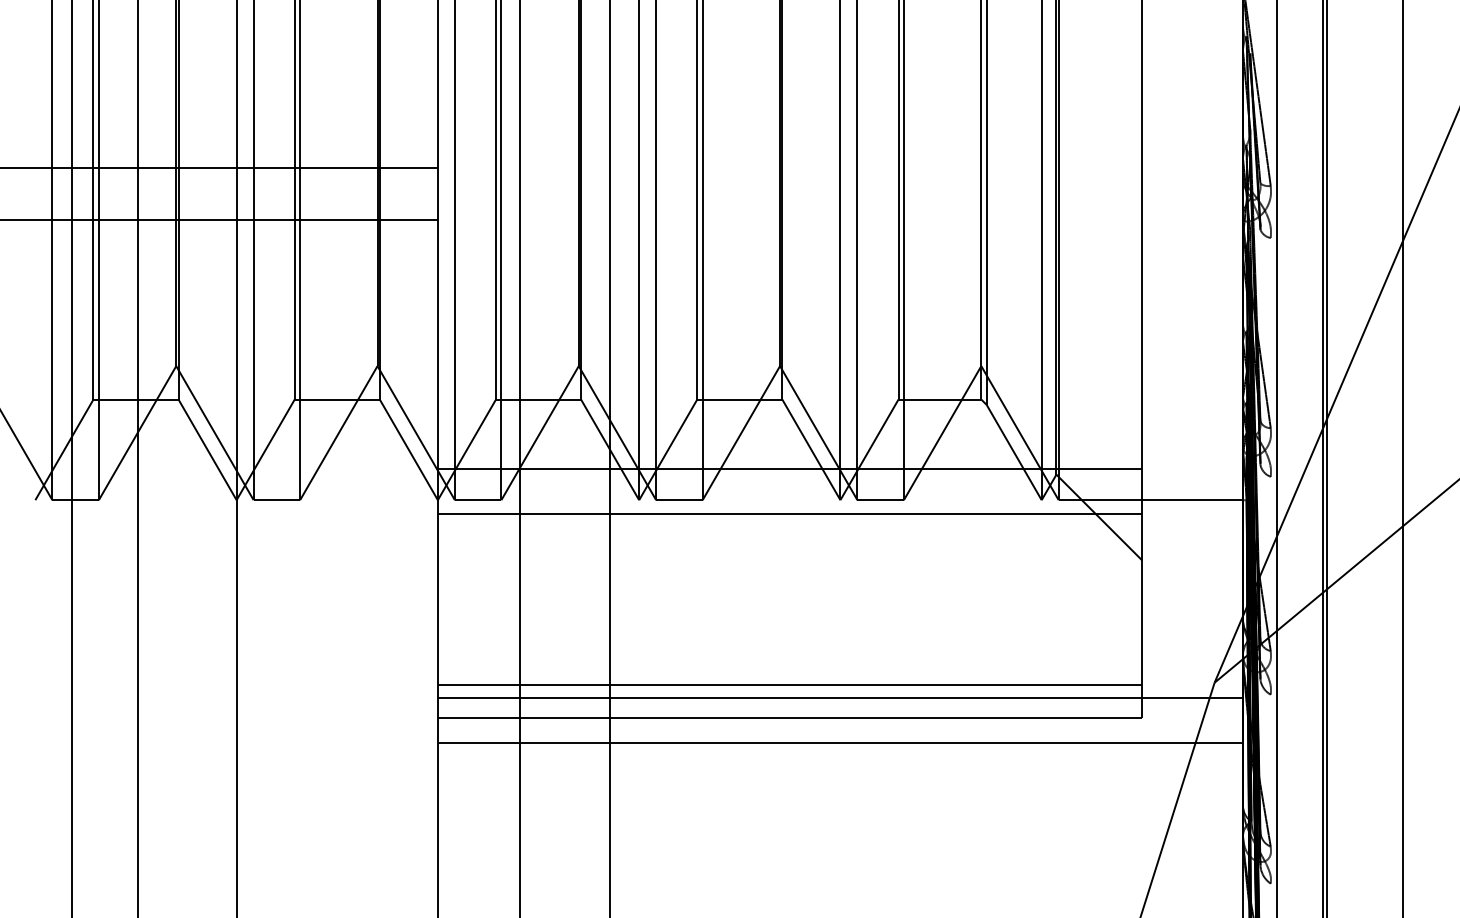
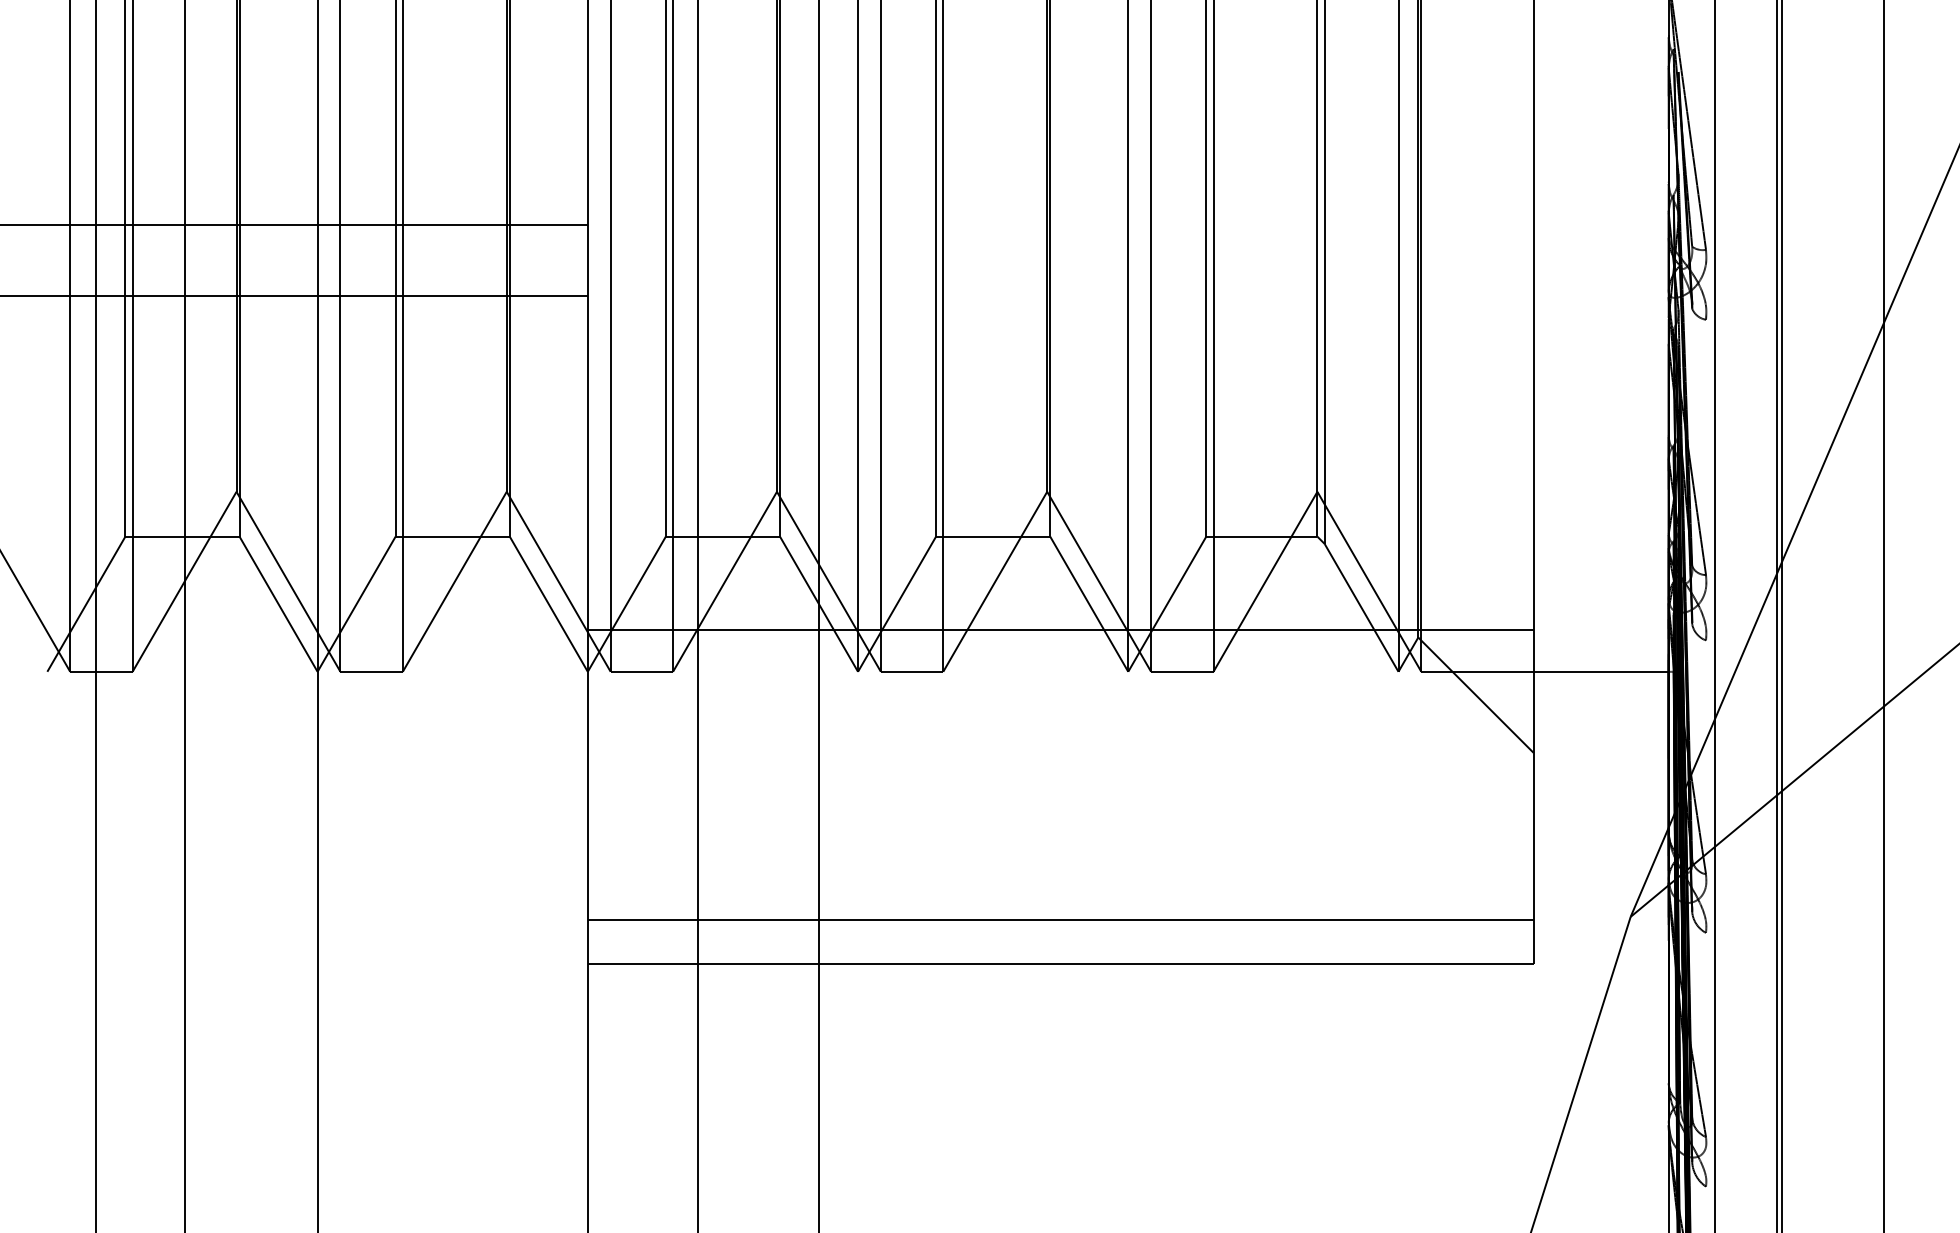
line: (789, 514) -> (1060, 690), removed
line: (839, 698) -> (1127, 938), removed
line: (839, 743) -> (1127, 998), removed

